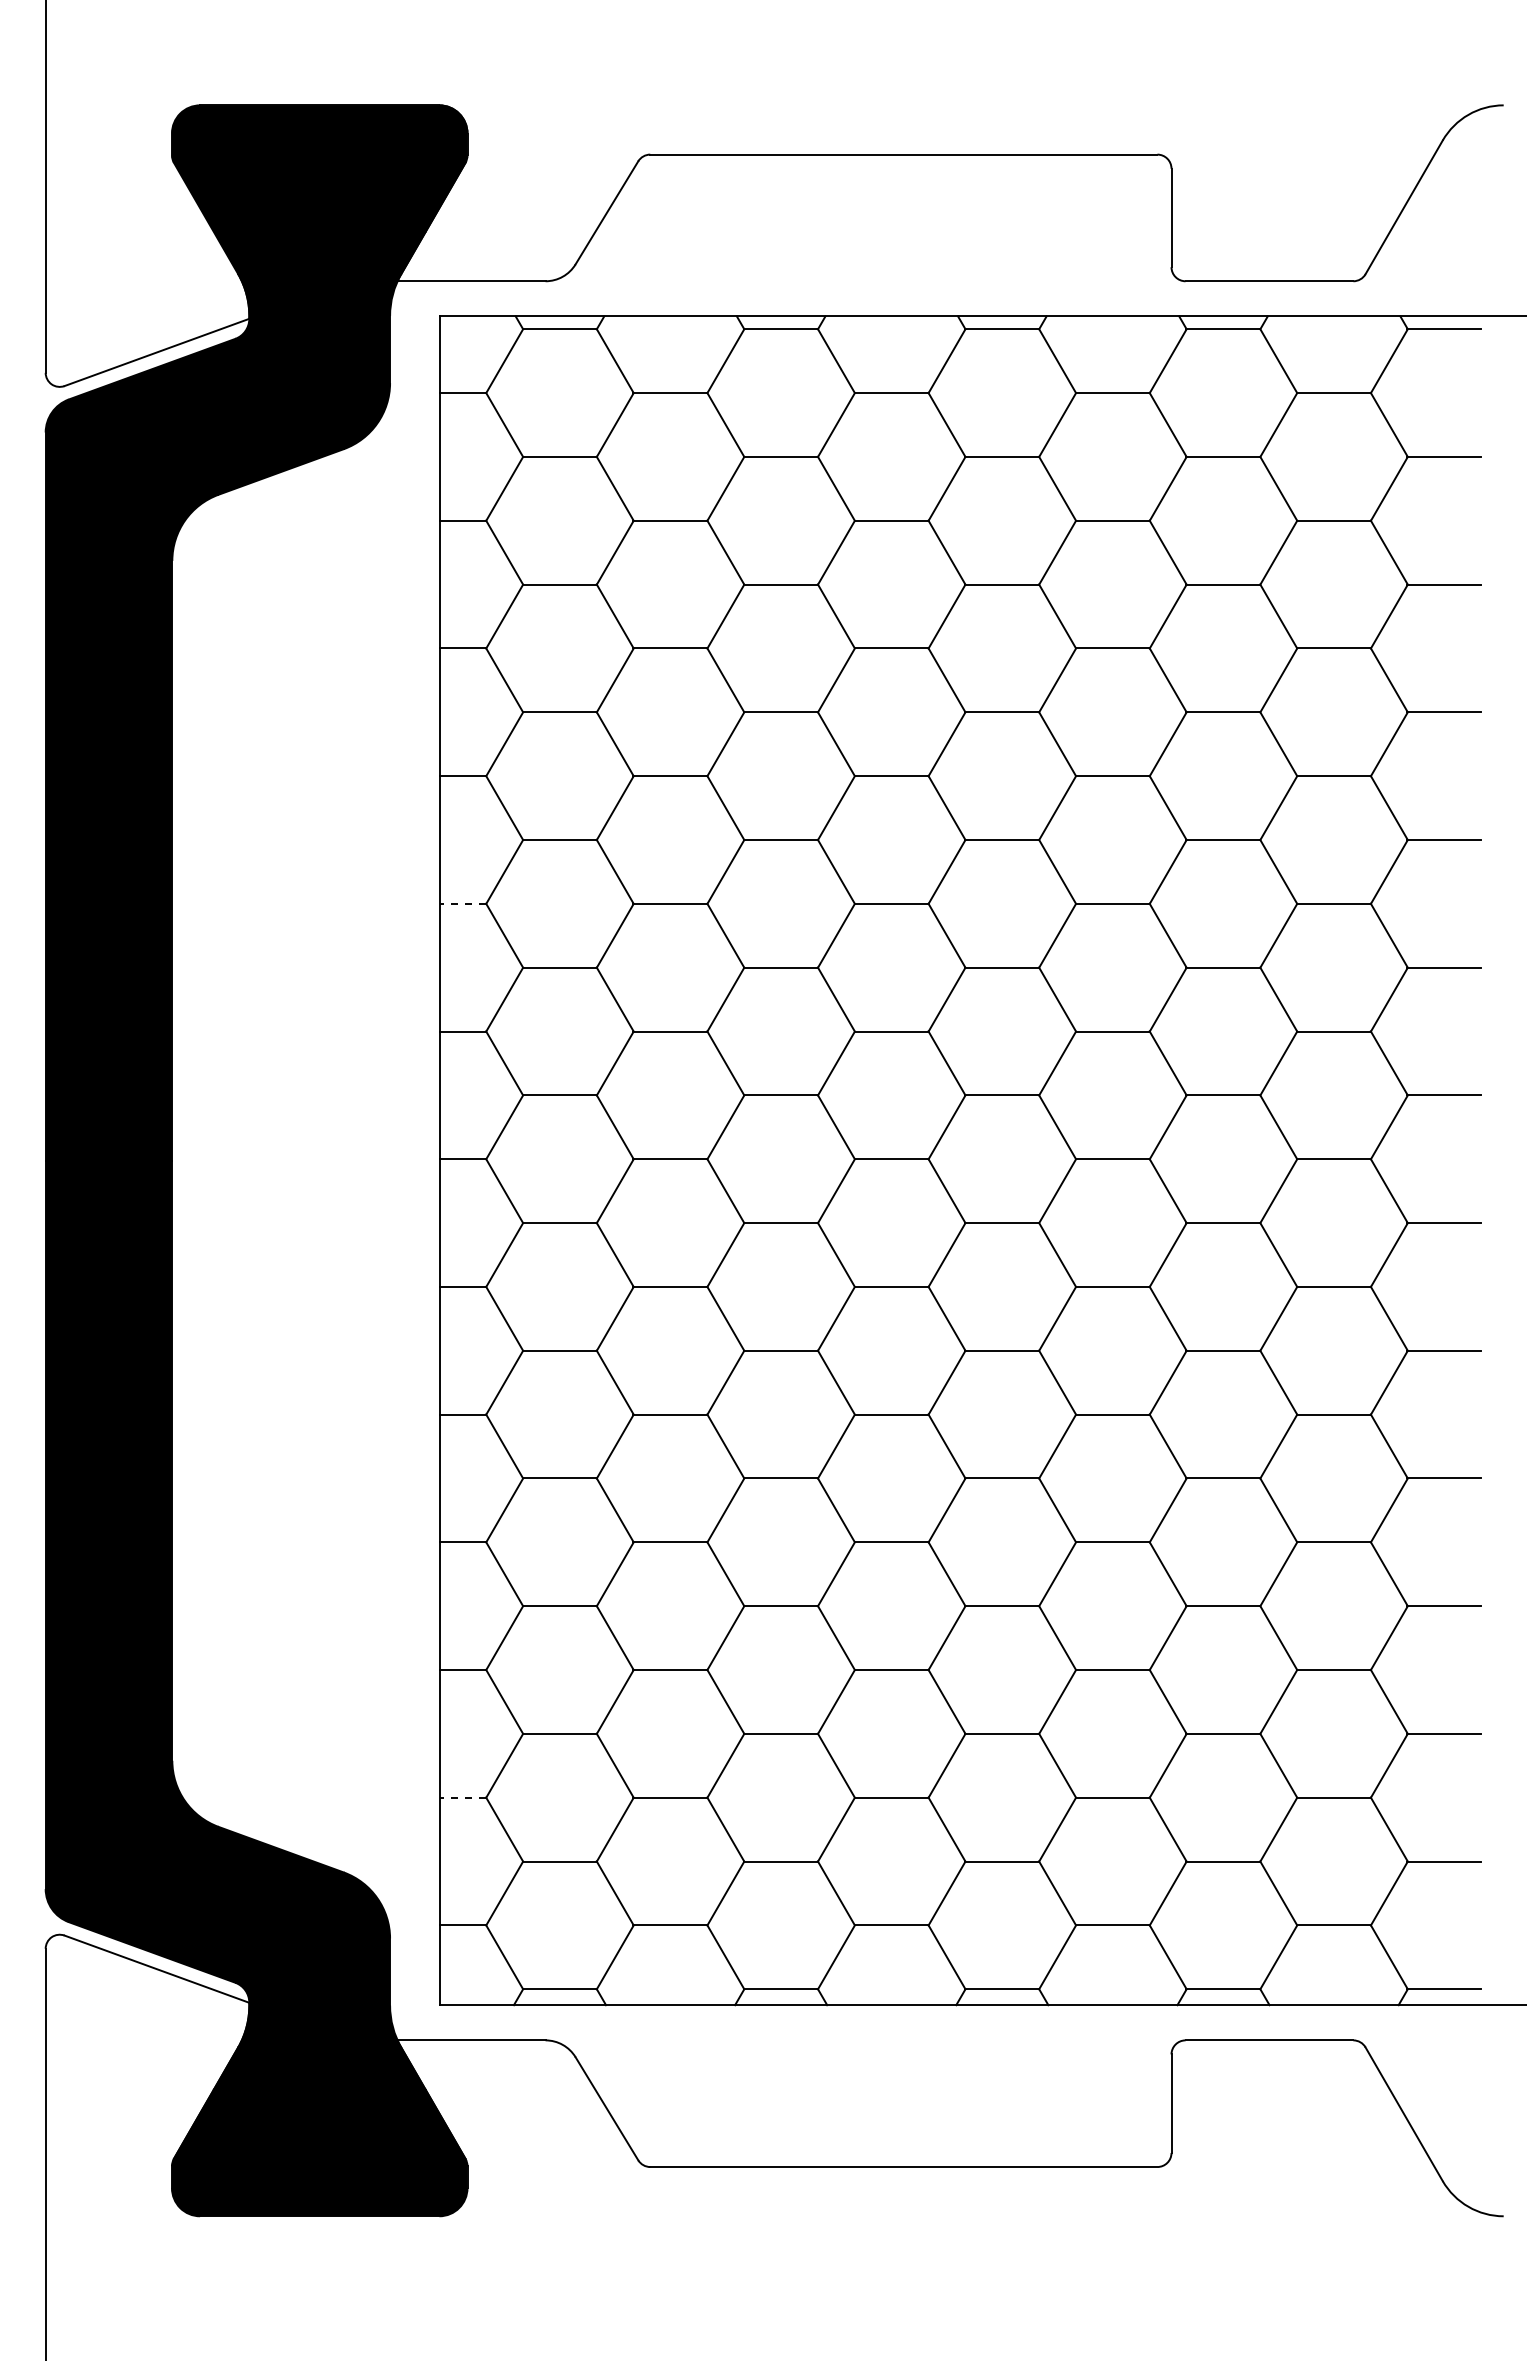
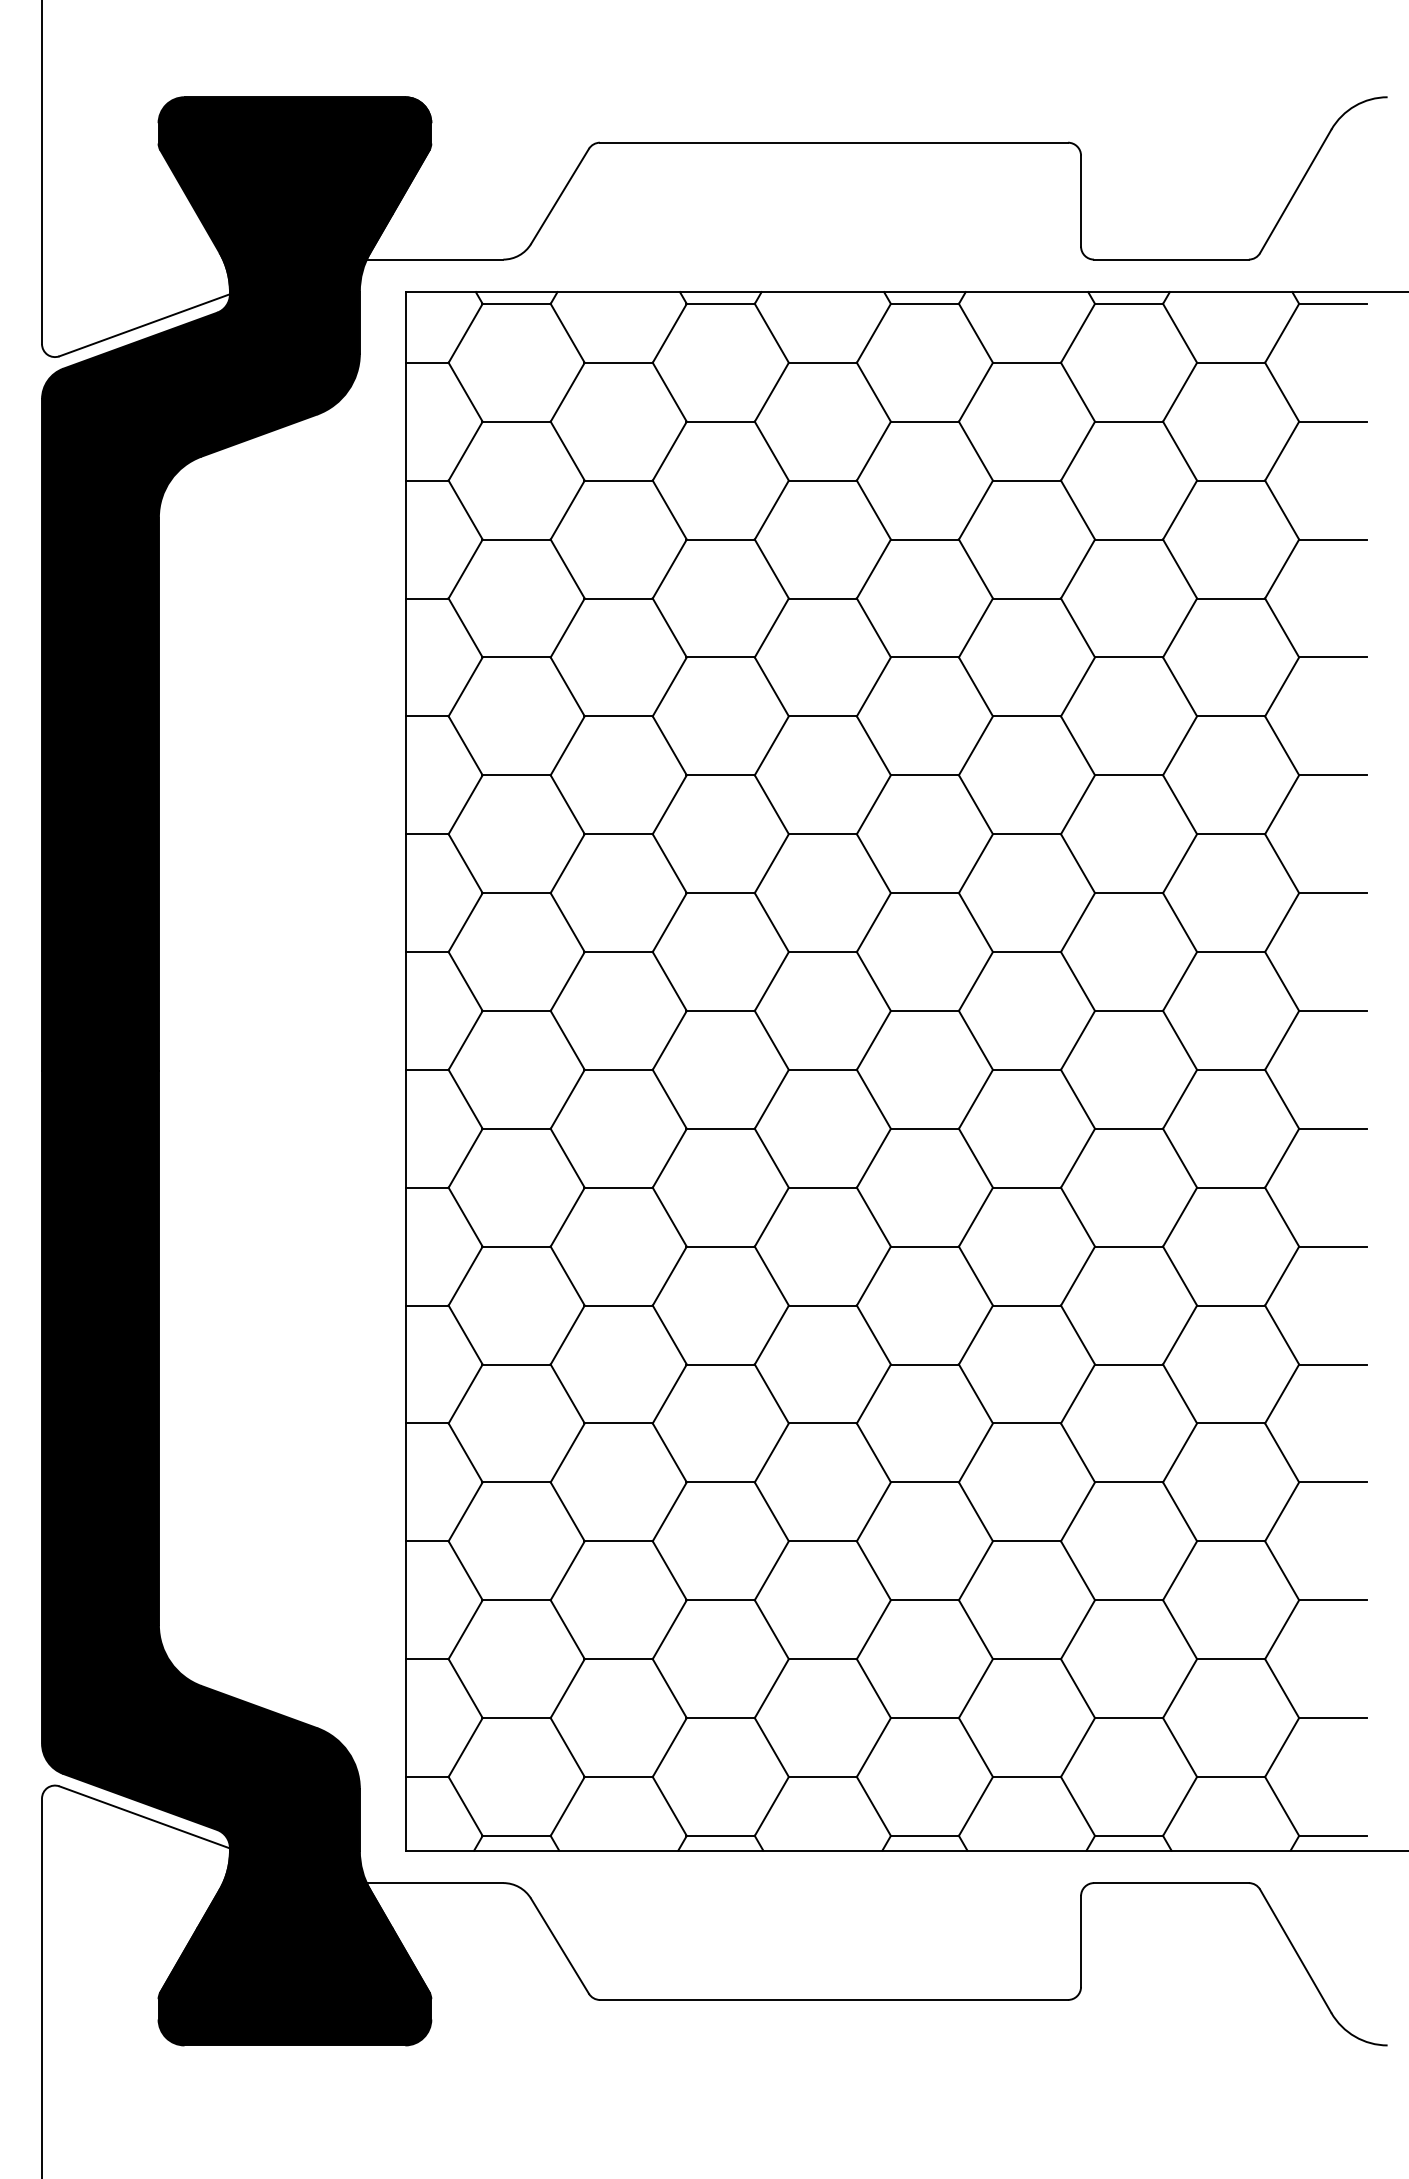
line: (463, 903) -> (427, 833), dashed -> solid
line: (463, 1797) -> (427, 1658), dashed -> solid

